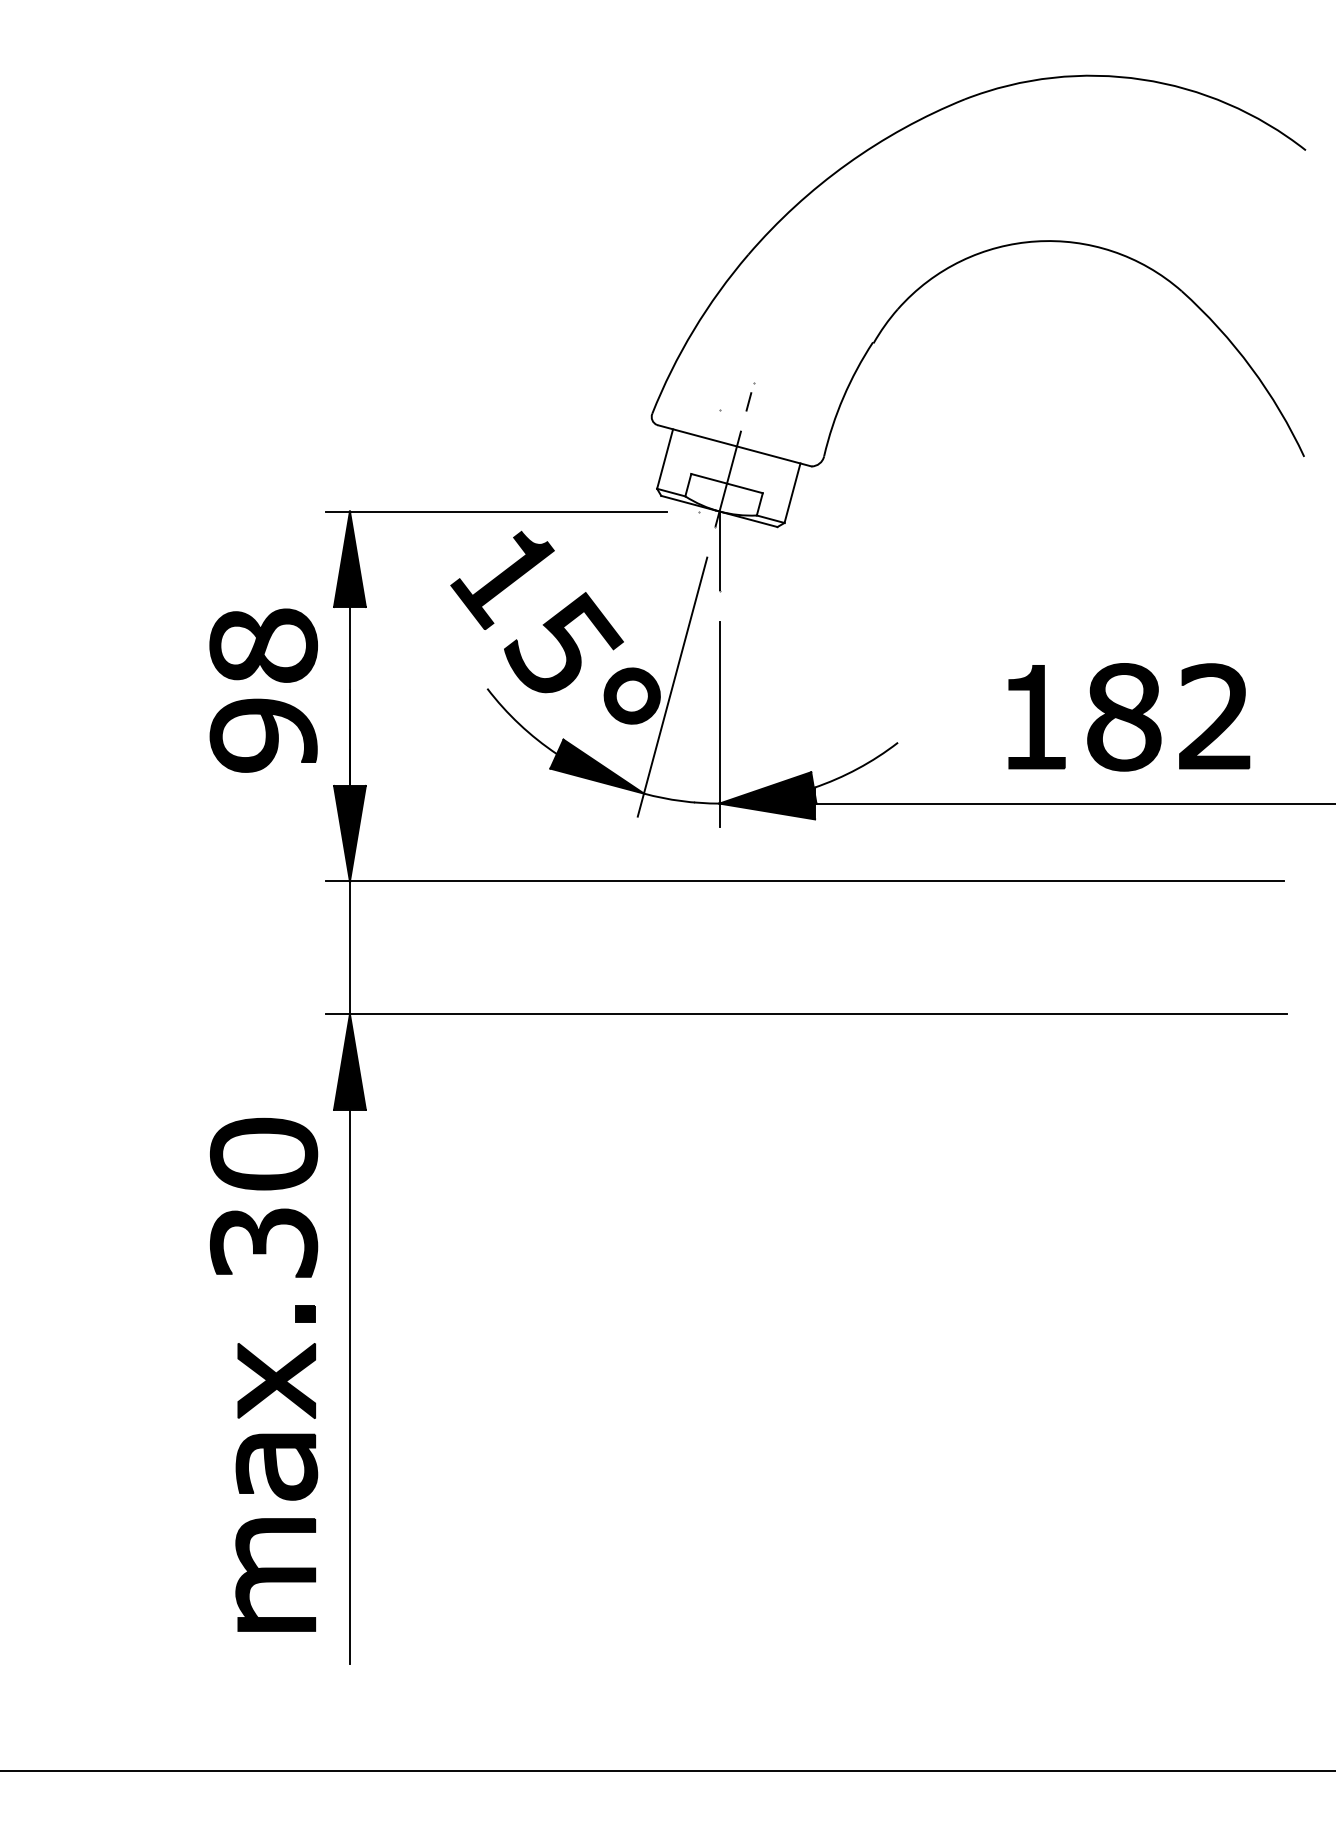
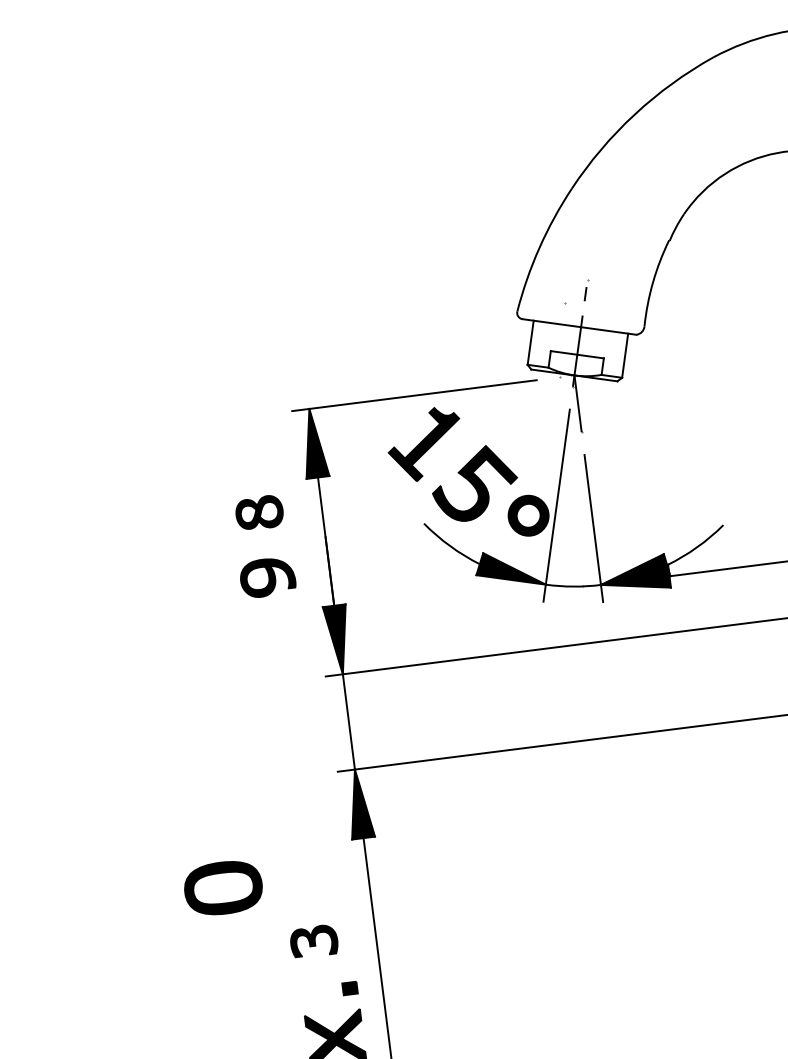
part: (263, 645) -> (259, 512), size x0.6
part: (263, 735) -> (267, 577), size x0.7
part: (264, 1153) -> (223, 887), moved
part: (264, 1242) -> (314, 941), size x0.6

